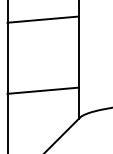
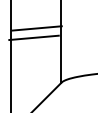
line: (42, 19) -> (36, 28), moved
line: (42, 90) -> (33, 37), moved

